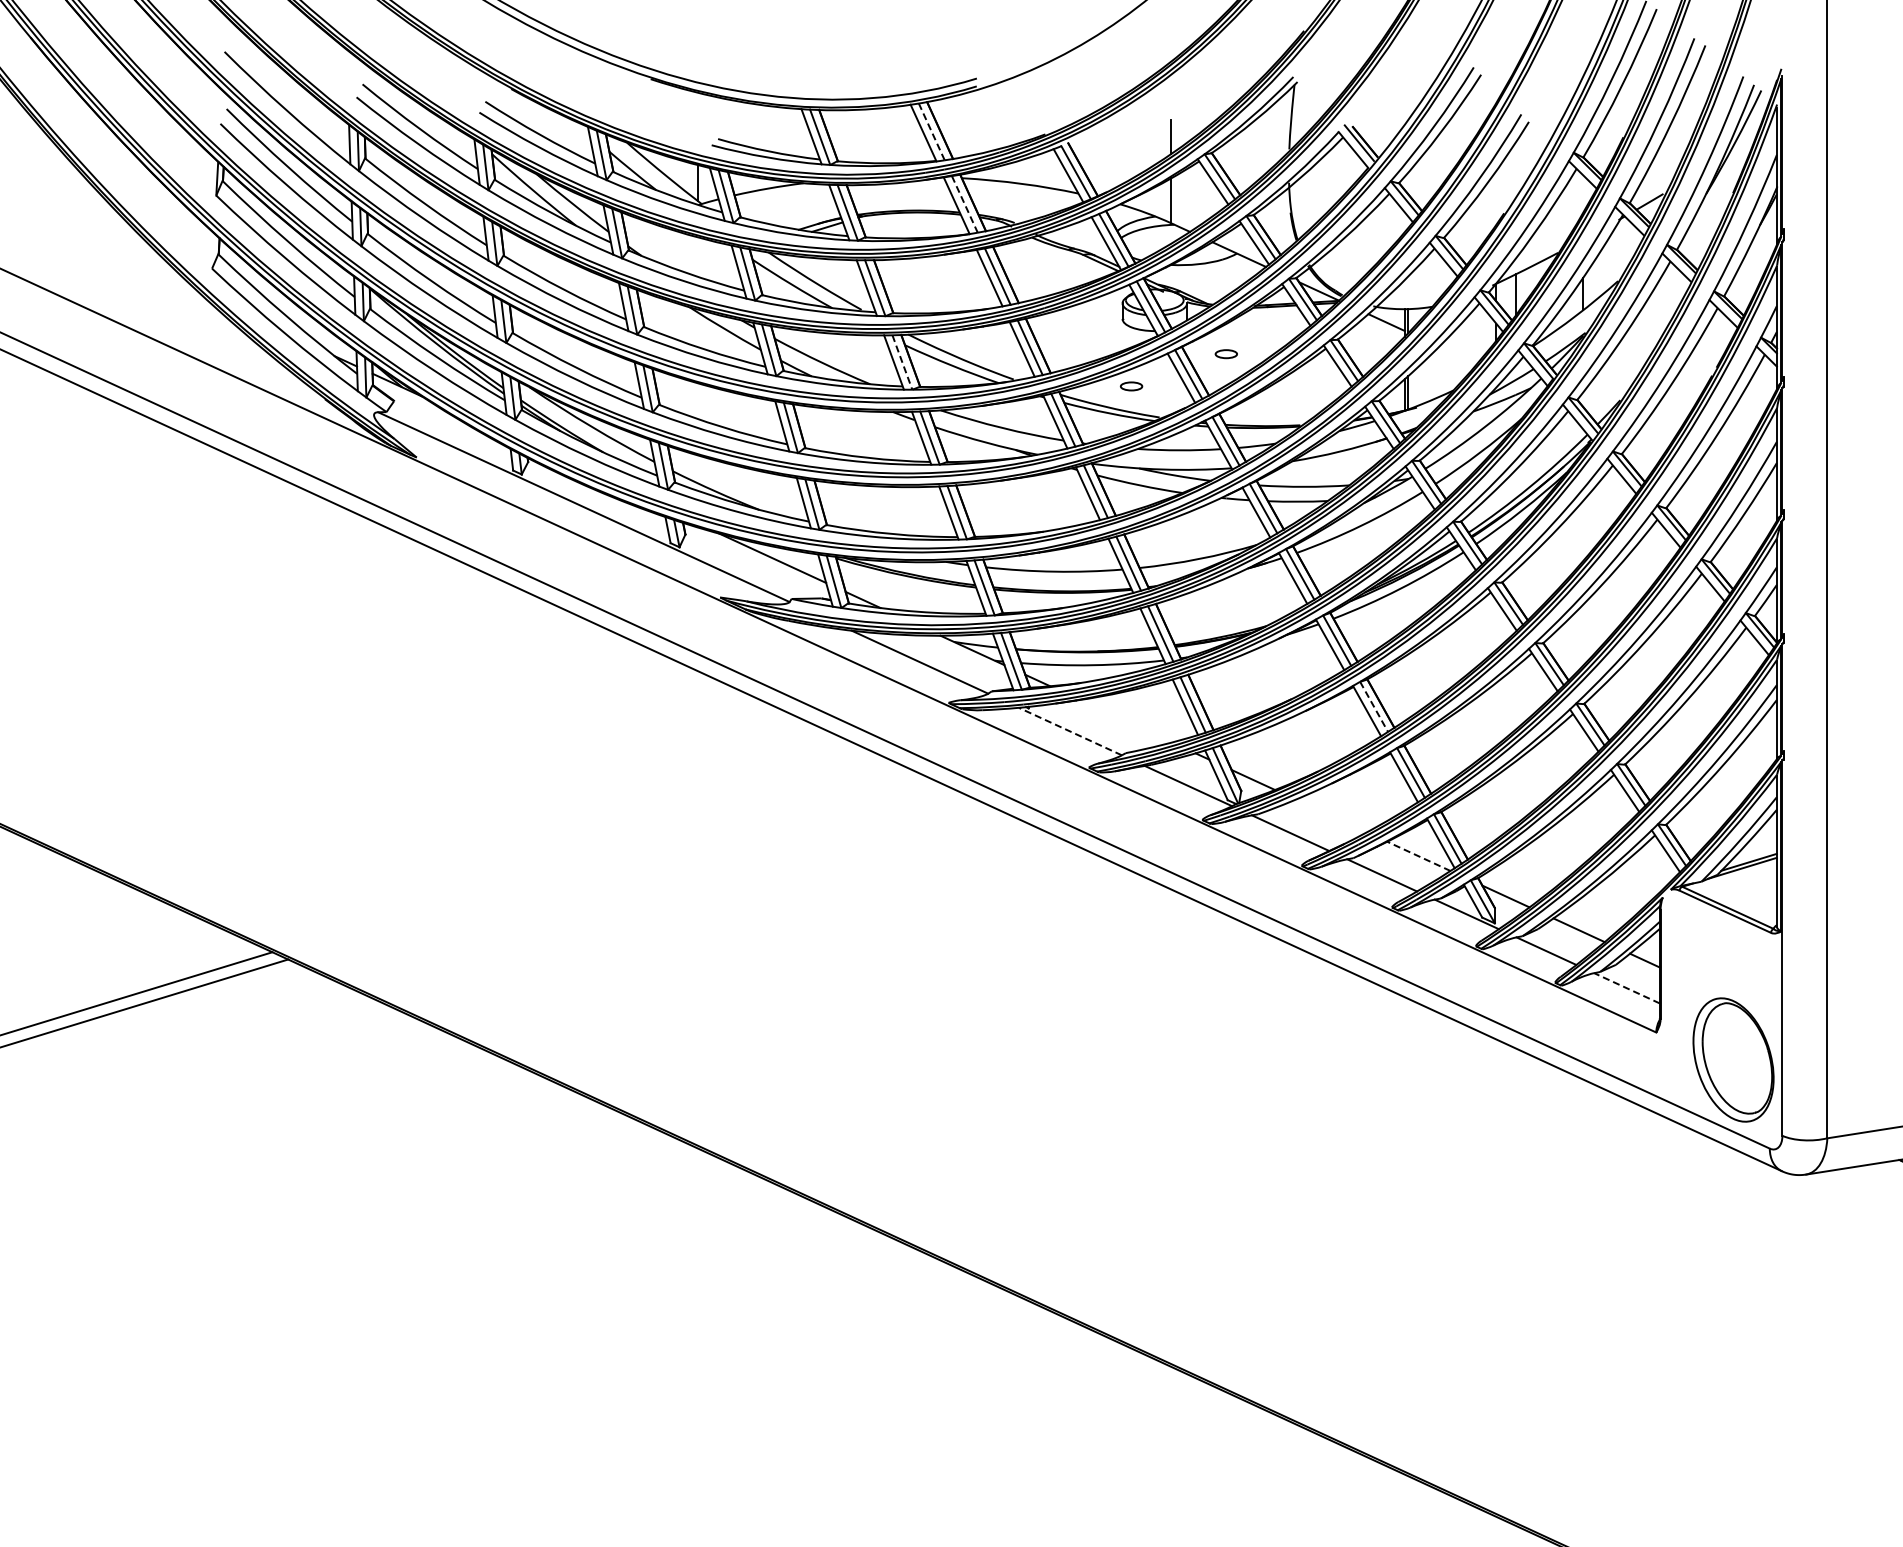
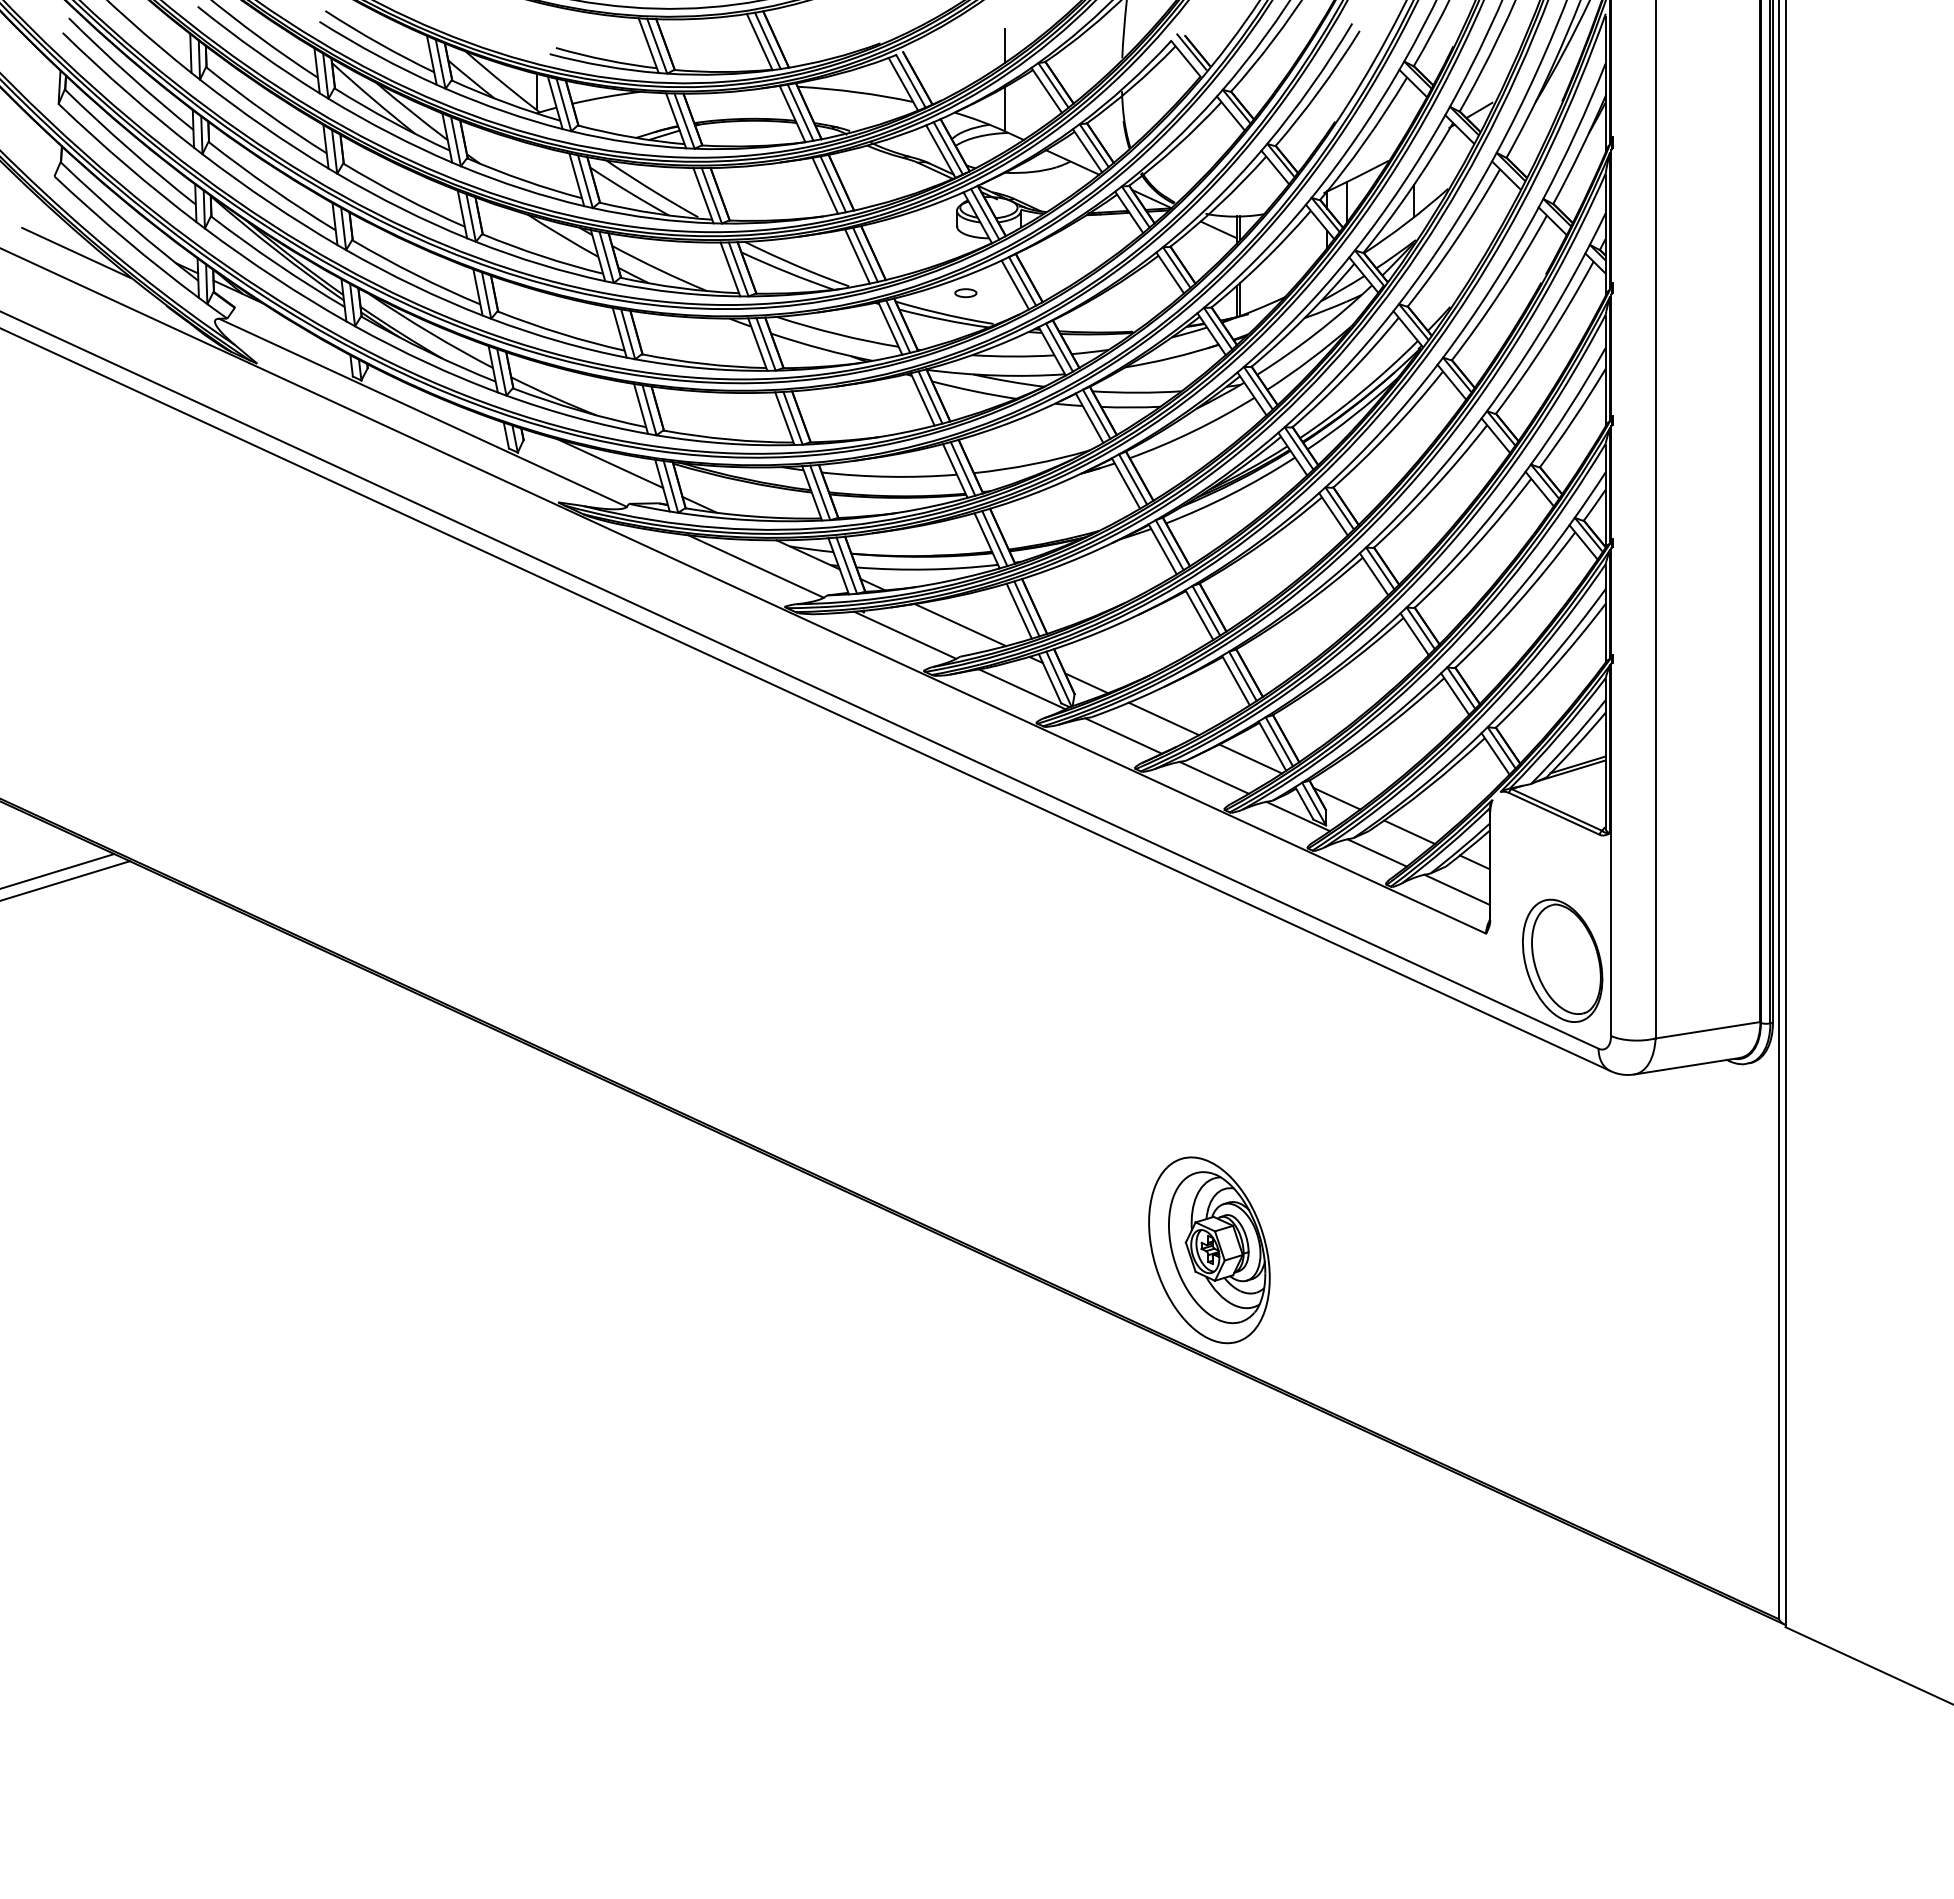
line: (932, 132) -> (768, 41), dashed -> solid
line: (964, 204) -> (800, 112), dashed -> solid
line: (234, 345) -> (76, 252), added
part: (1225, 354) -> (1059, 261), removed
line: (902, 362) -> (738, 269), dashed -> solid
line: (1374, 707) -> (1206, 611), dashed -> solid
line: (1126, 721) -> (960, 625), added
line: (1069, 731) -> (904, 635), dashed -> solid
line: (1330, 815) -> (1163, 718), added
line: (1418, 856) -> (1250, 759), dashed -> solid
line: (1626, 988) -> (1456, 889), dashed -> solid
part: (1377, 1352) -> (1209, 1250), added

